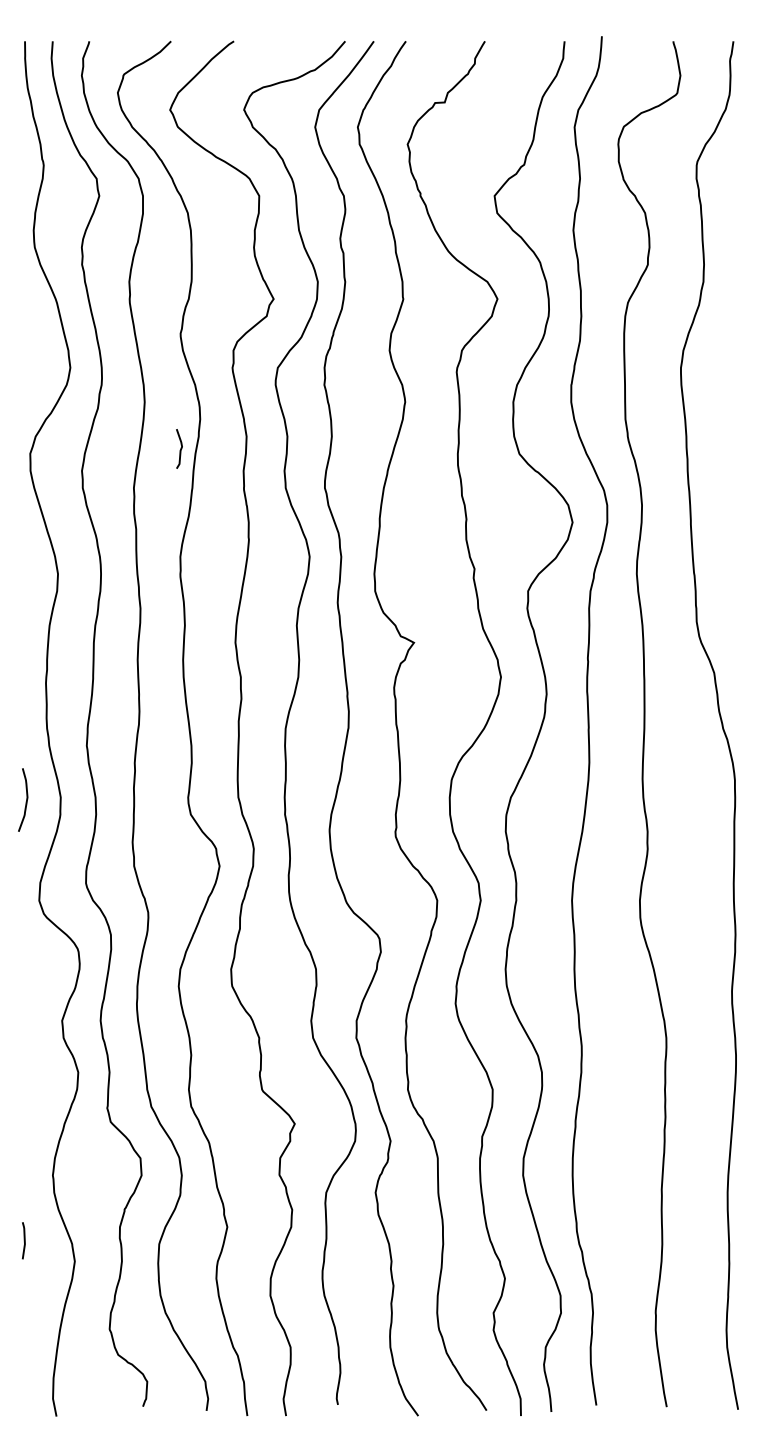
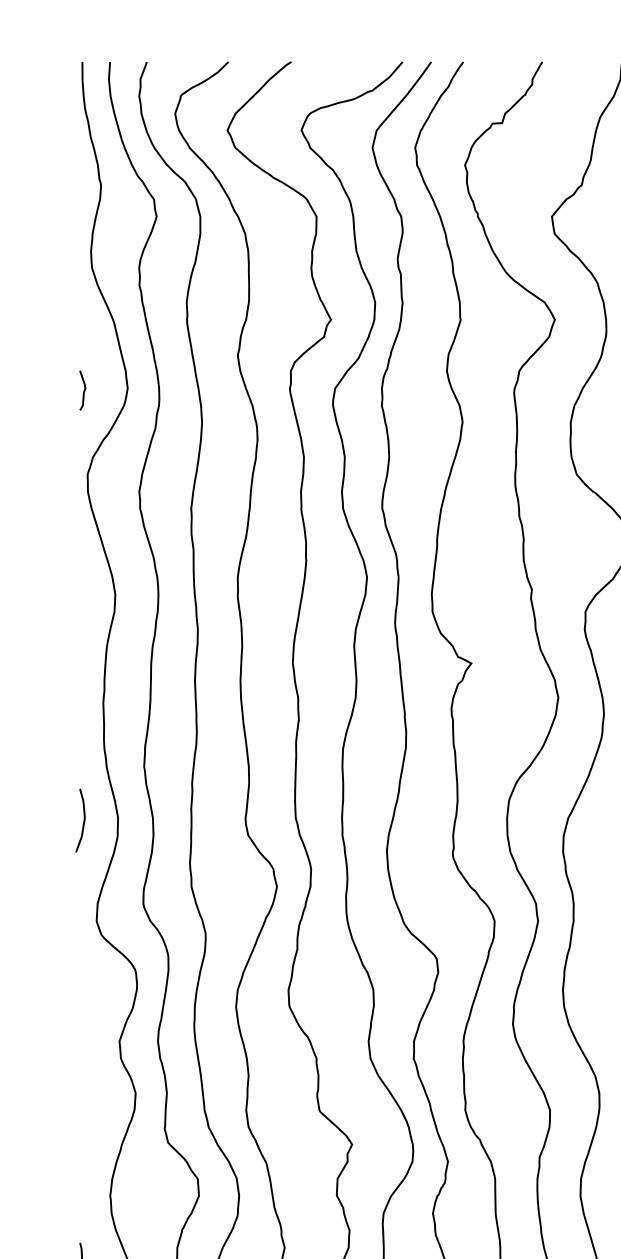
curve: (180, 448) -> (83, 390), moved

